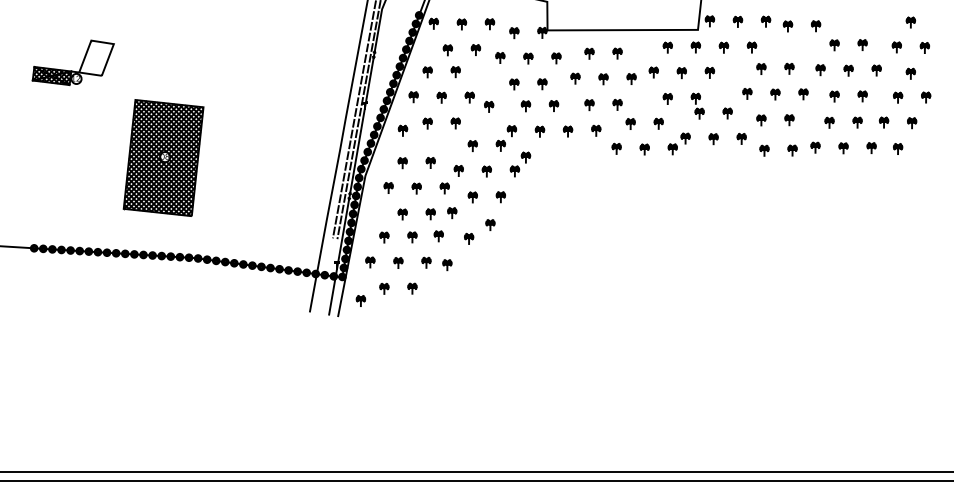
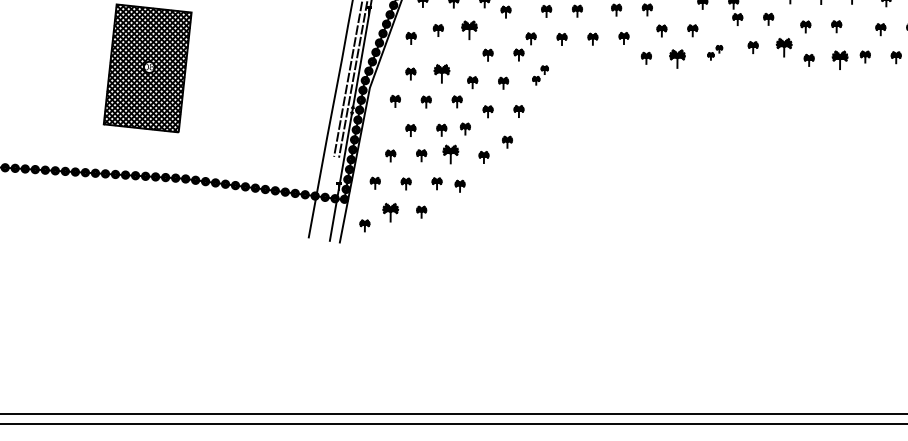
part: (455, 123) -> (469, 30), size x1.6
part: (741, 138) -> (783, 46), size x1.6
part: (678, 143) -> (714, 52), size x0.6
part: (644, 149) -> (677, 58), size x1.6
part: (792, 150) -> (840, 60), size x1.6
part: (430, 162) -> (441, 73), size x1.6
part: (520, 164) -> (540, 75), size x0.7
part: (438, 236) -> (450, 154), size x1.6
part: (384, 288) -> (390, 212), size x1.6

